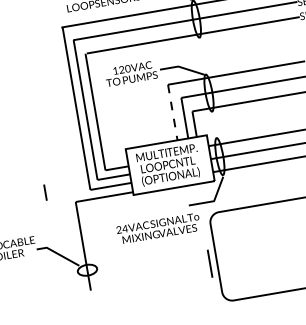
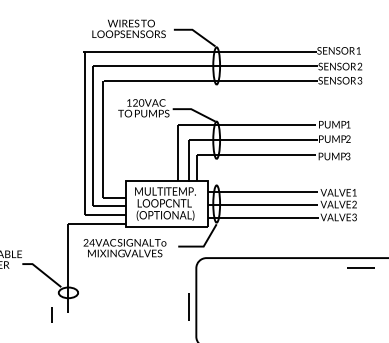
line: (173, 112) -> (178, 153), dashed -> solid
line: (44, 192) -> (51, 314), moved
text: (158, 229) -> (124, 248), moved

